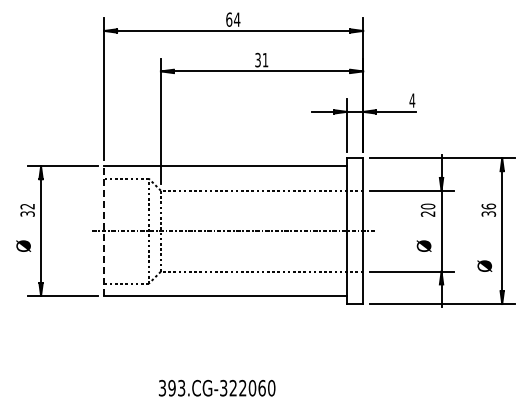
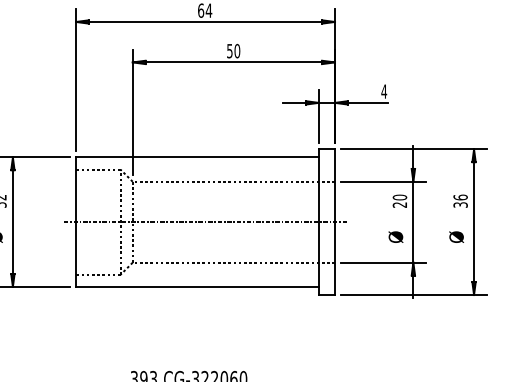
text: (261, 59) -> (233, 50), 31 -> 50
line: (104, 231) -> (76, 222), dashed -> solid
text: (484, 265) -> (456, 236), moved

